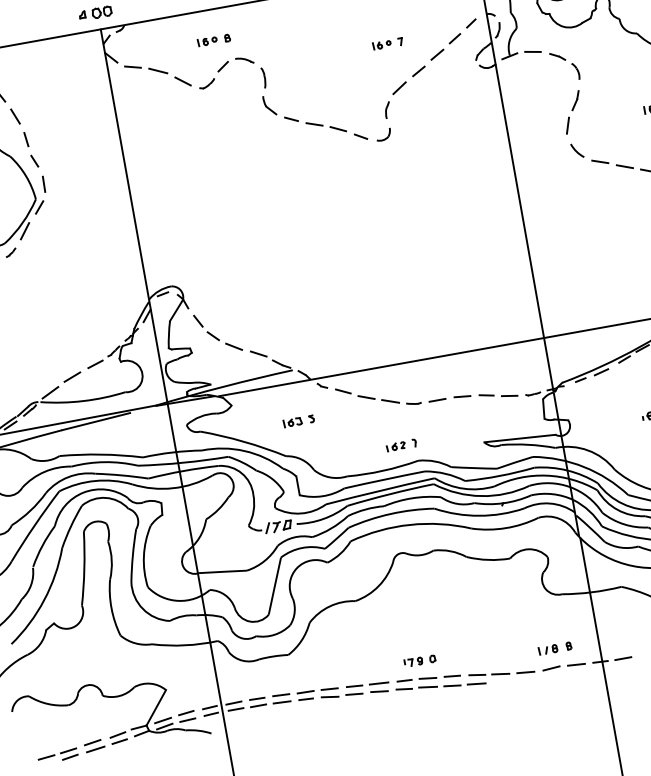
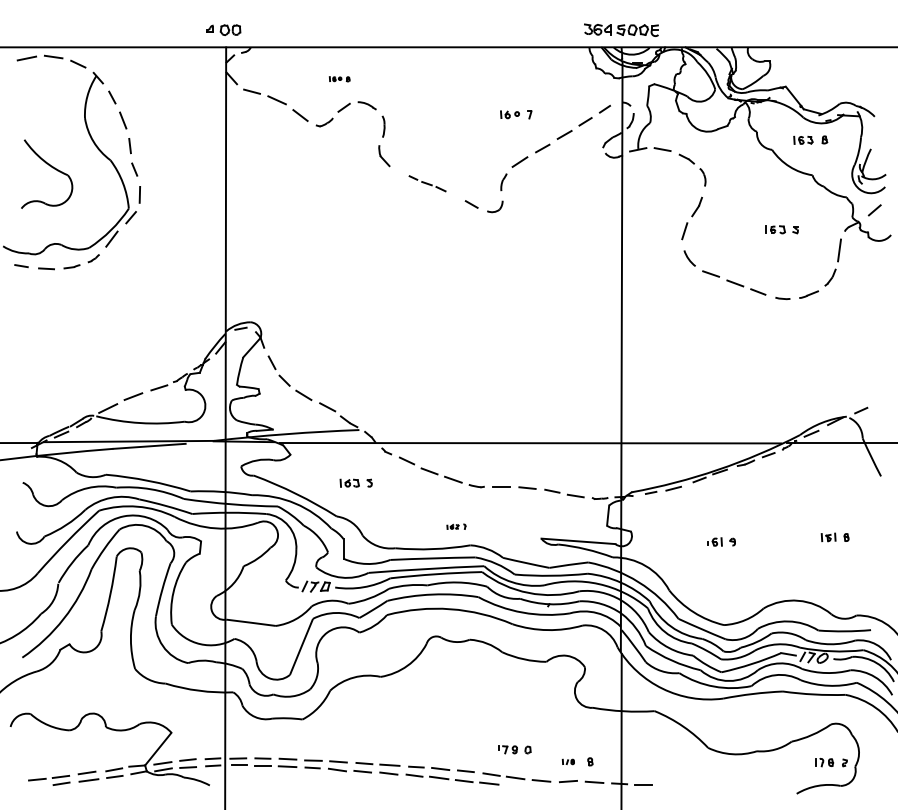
part: (213, 39) -> (339, 78), size x0.6
part: (315, 124) -> (427, 183), size x0.6
part: (401, 445) -> (456, 526), size x0.6
part: (548, 649) -> (568, 761), size x0.6
part: (419, 660) -> (514, 749), moved

